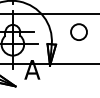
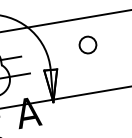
circle: (78, 31) -> (87, 44), size x0.7

